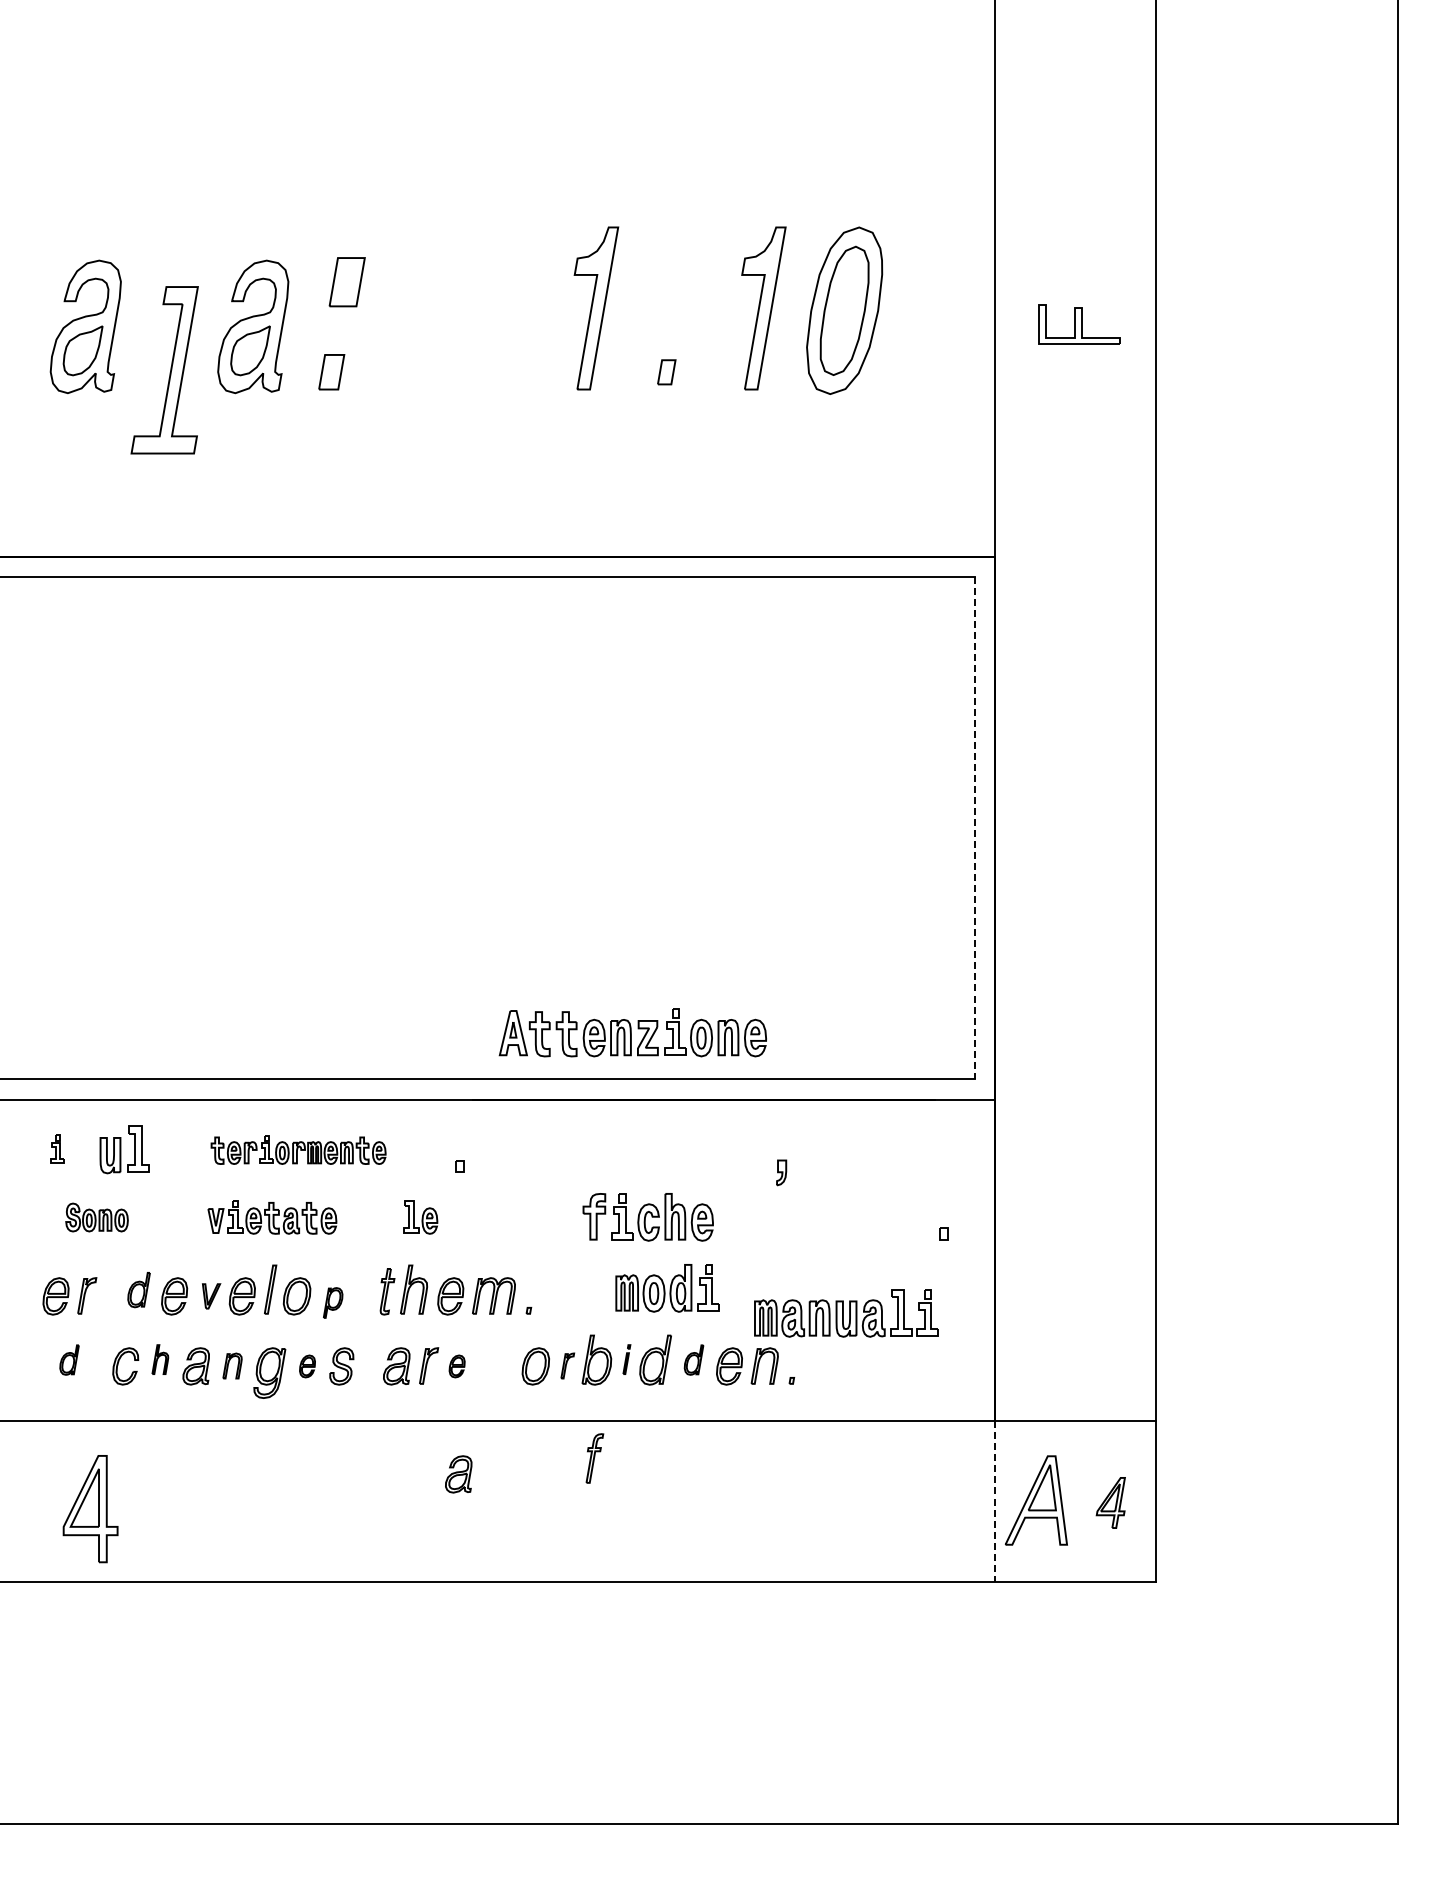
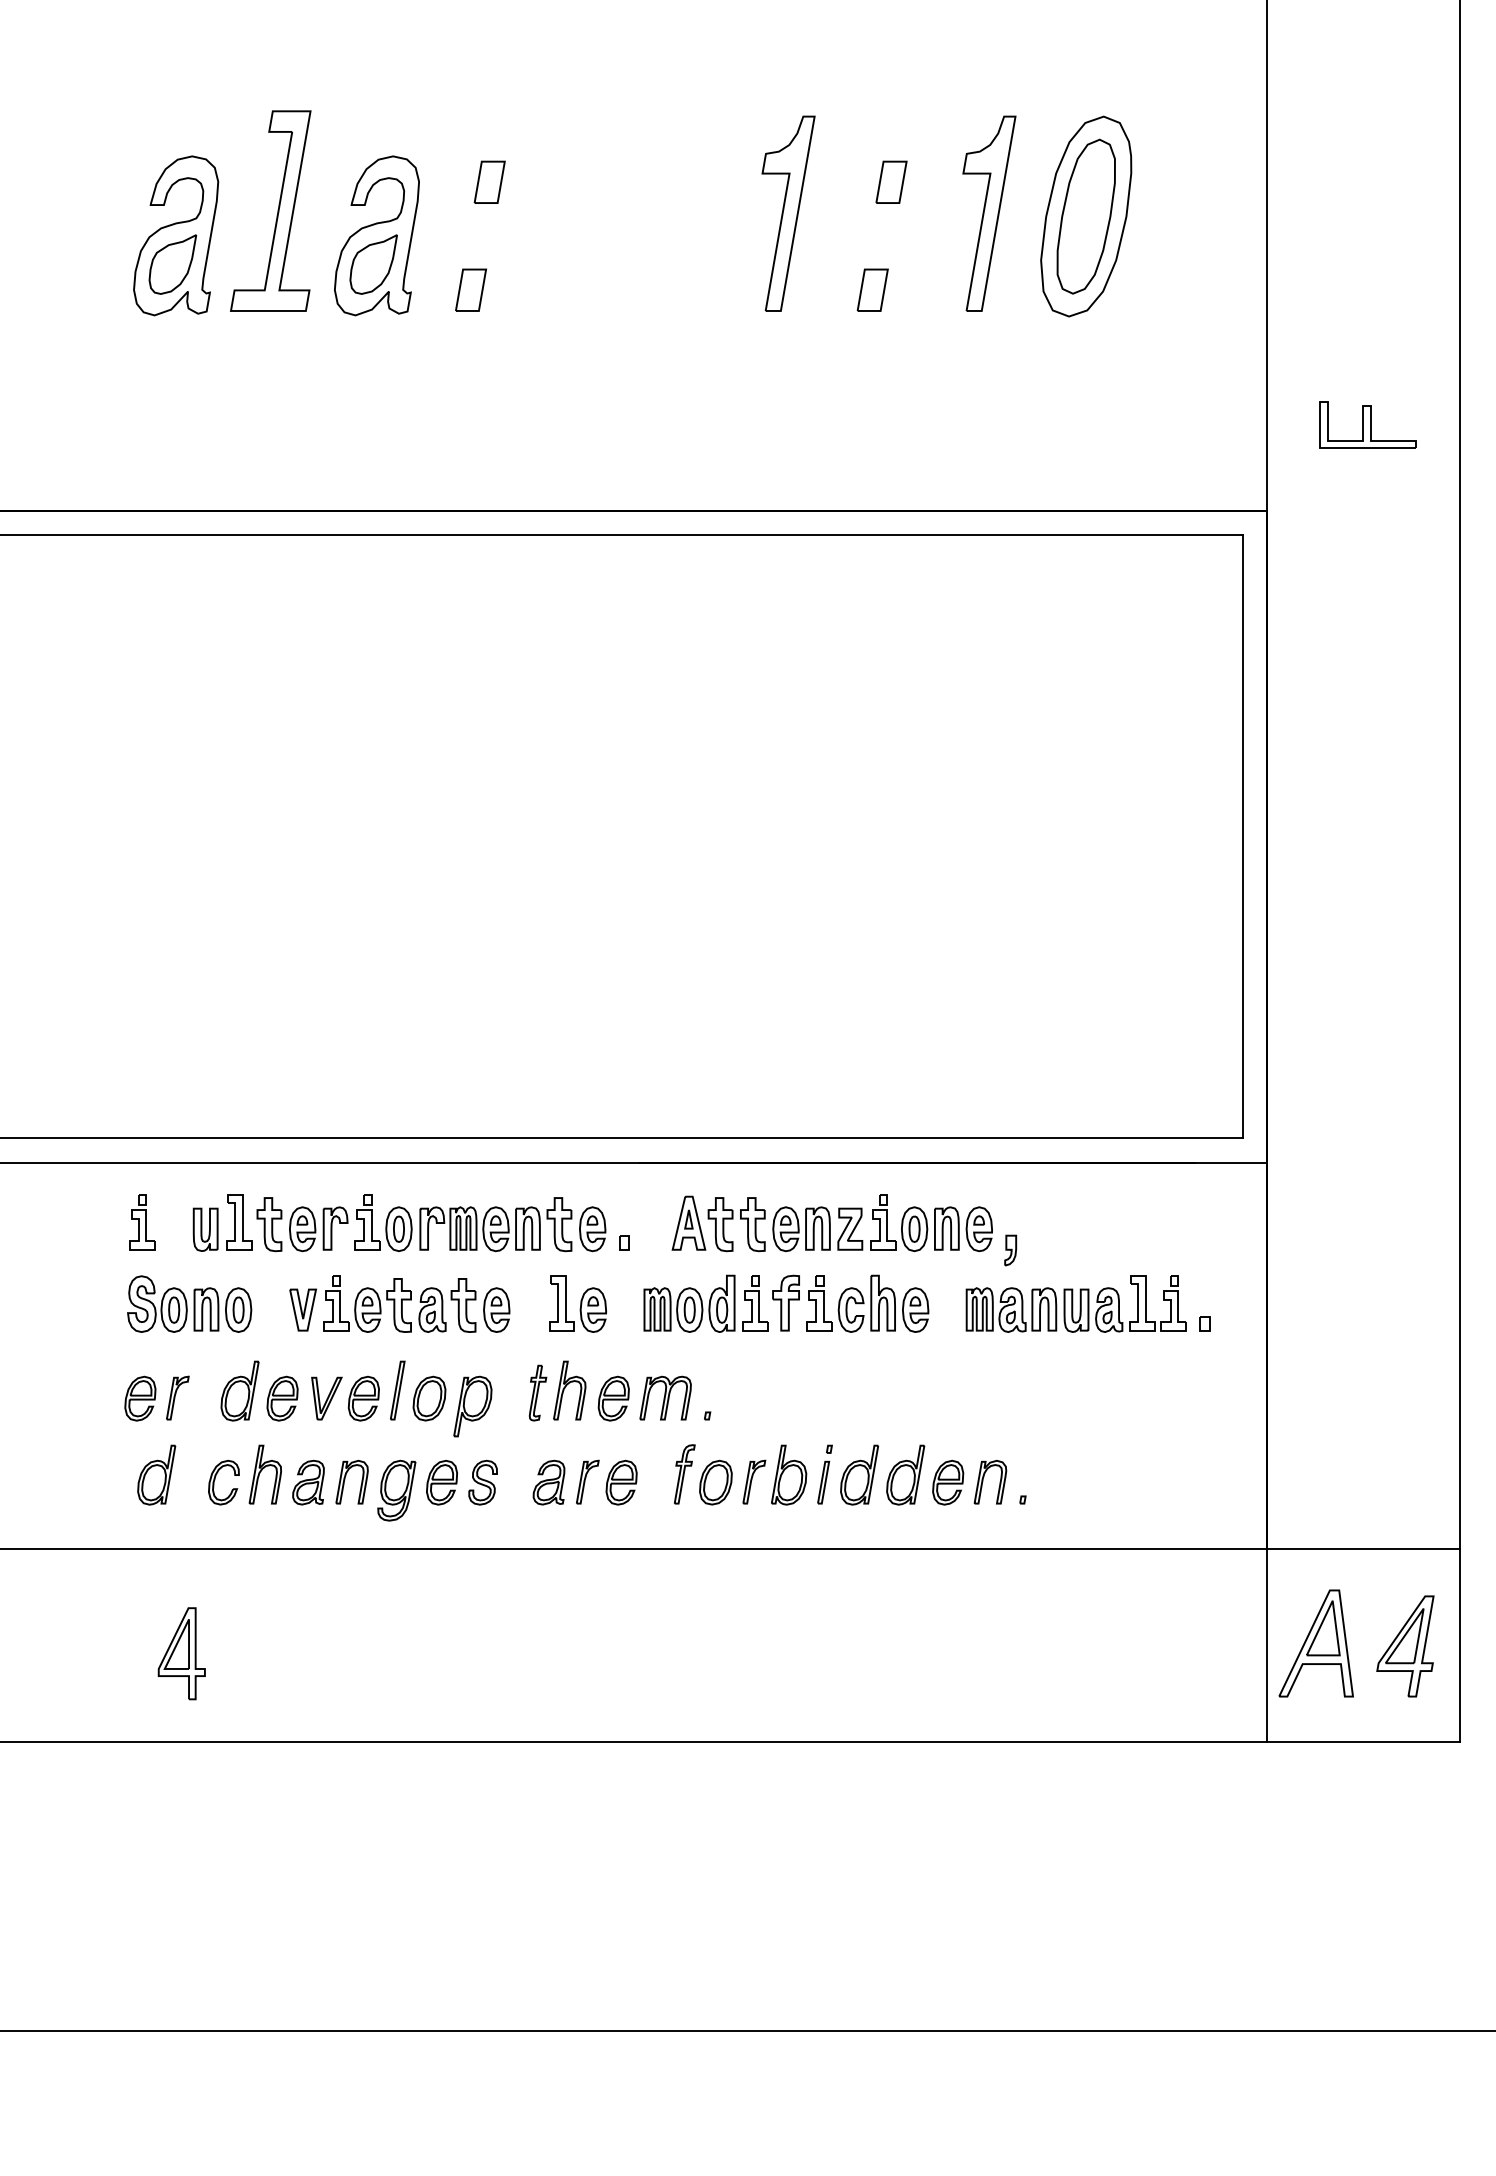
part: (347, 282) -> (489, 182), size x0.71
part: (681, 282) -> (890, 182), added
part: (1079, 324) -> (1367, 424), moved
part: (164, 370) -> (270, 211), moved
part: (666, 372) -> (872, 290), size x1.43
line: (975, 828) -> (1243, 837), dashed -> solid
part: (632, 1032) -> (831, 1222), moved
part: (57, 1148) -> (142, 1221), size x1.67
part: (298, 1149) -> (431, 1222), size x1.67
part: (96, 1217) -> (188, 1304), size x1.67
part: (272, 1217) -> (400, 1304), size x1.43
part: (420, 1217) -> (577, 1304), size x1.43
part: (667, 1288) -> (705, 1304), moved
part: (138, 1289) -> (239, 1390), size x1.43
part: (211, 1296) -> (326, 1398), size x1.43
part: (332, 1302) -> (471, 1406), size x1.67
part: (846, 1313) -> (1076, 1304), moved
part: (69, 1359) -> (156, 1474), size x1.67
part: (160, 1359) -> (265, 1474), size x1.67
part: (626, 1359) -> (824, 1474), size x1.67
part: (693, 1359) -> (904, 1474), size x1.67
part: (232, 1365) -> (352, 1481), size x1.43
part: (567, 1365) -> (753, 1481), size x1.43
part: (307, 1366) -> (441, 1482), size x1.67
part: (456, 1366) -> (620, 1482), size x1.67
part: (594, 1458) -> (684, 1474), moved
part: (458, 1474) -> (623, 1612), removed
line: (995, 1502) -> (1267, 1645), dashed -> solid
part: (1110, 1502) -> (1405, 1645), size x1.67
part: (90, 1508) -> (181, 1653), size x0.71

